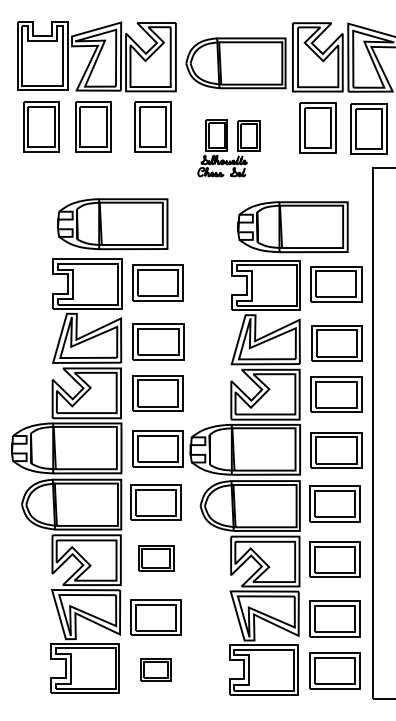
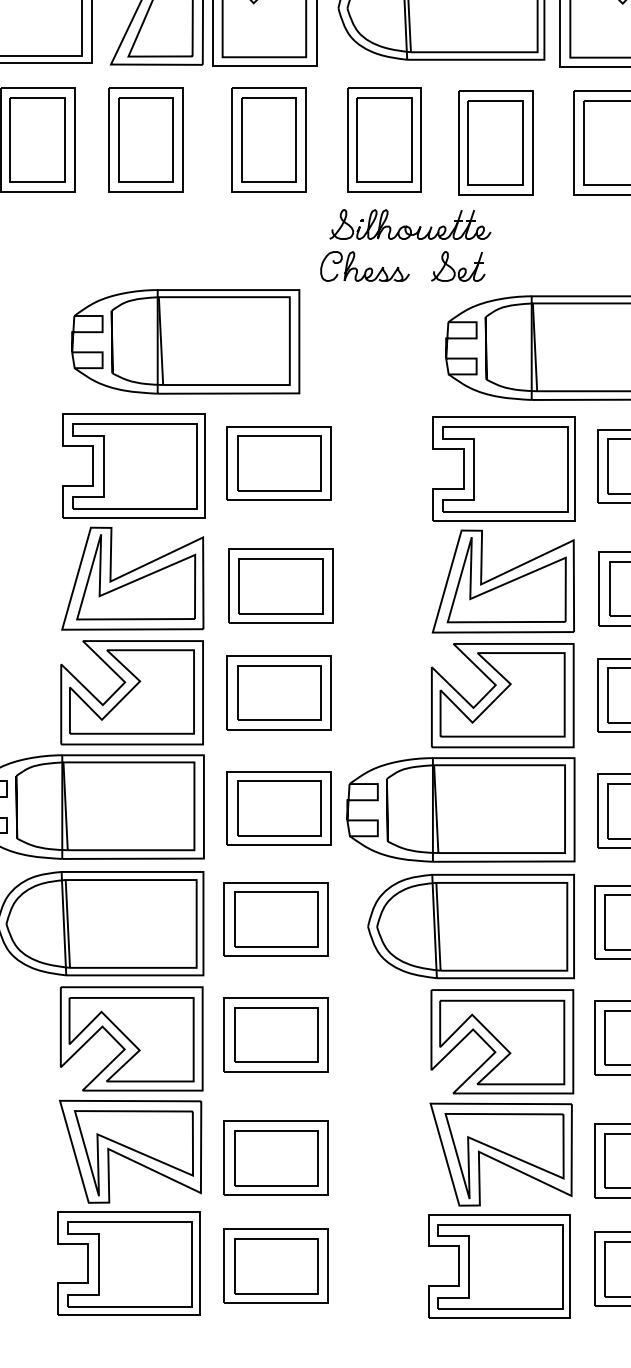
part: (228, 148) -> (425, 184), size x1.67
part: (155, 558) -> (274, 1035), size x1.43
part: (155, 669) -> (274, 1265), size x1.67

